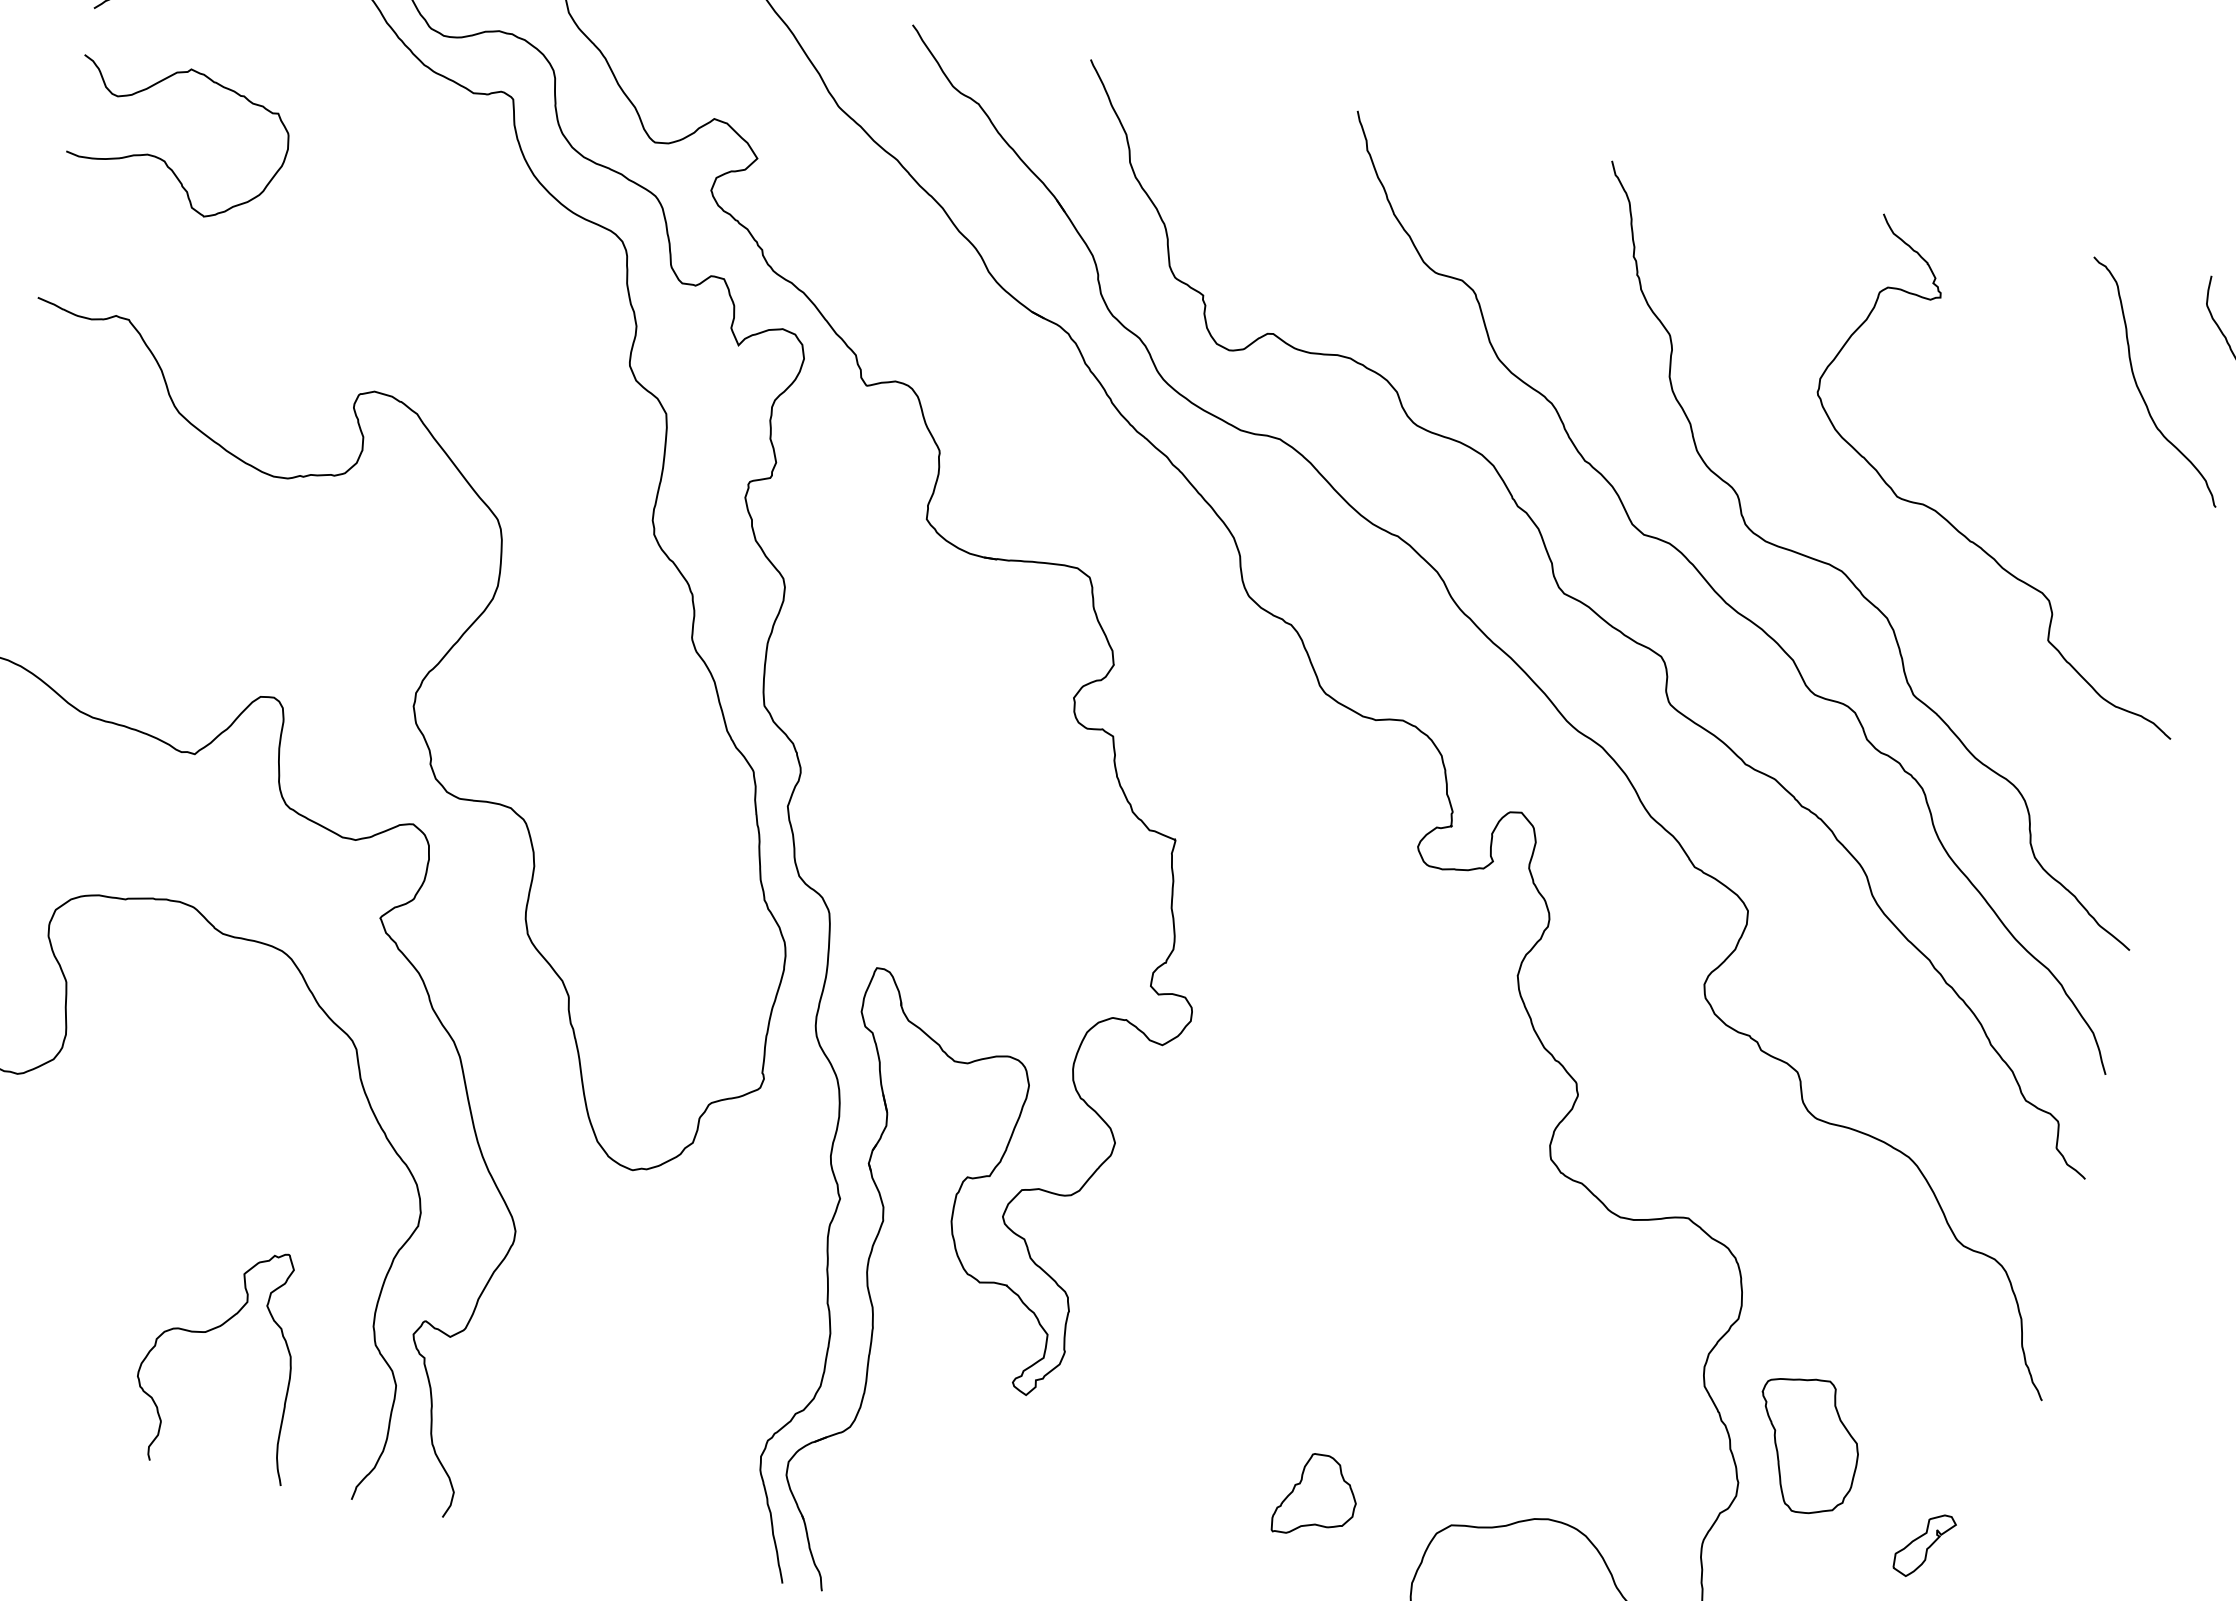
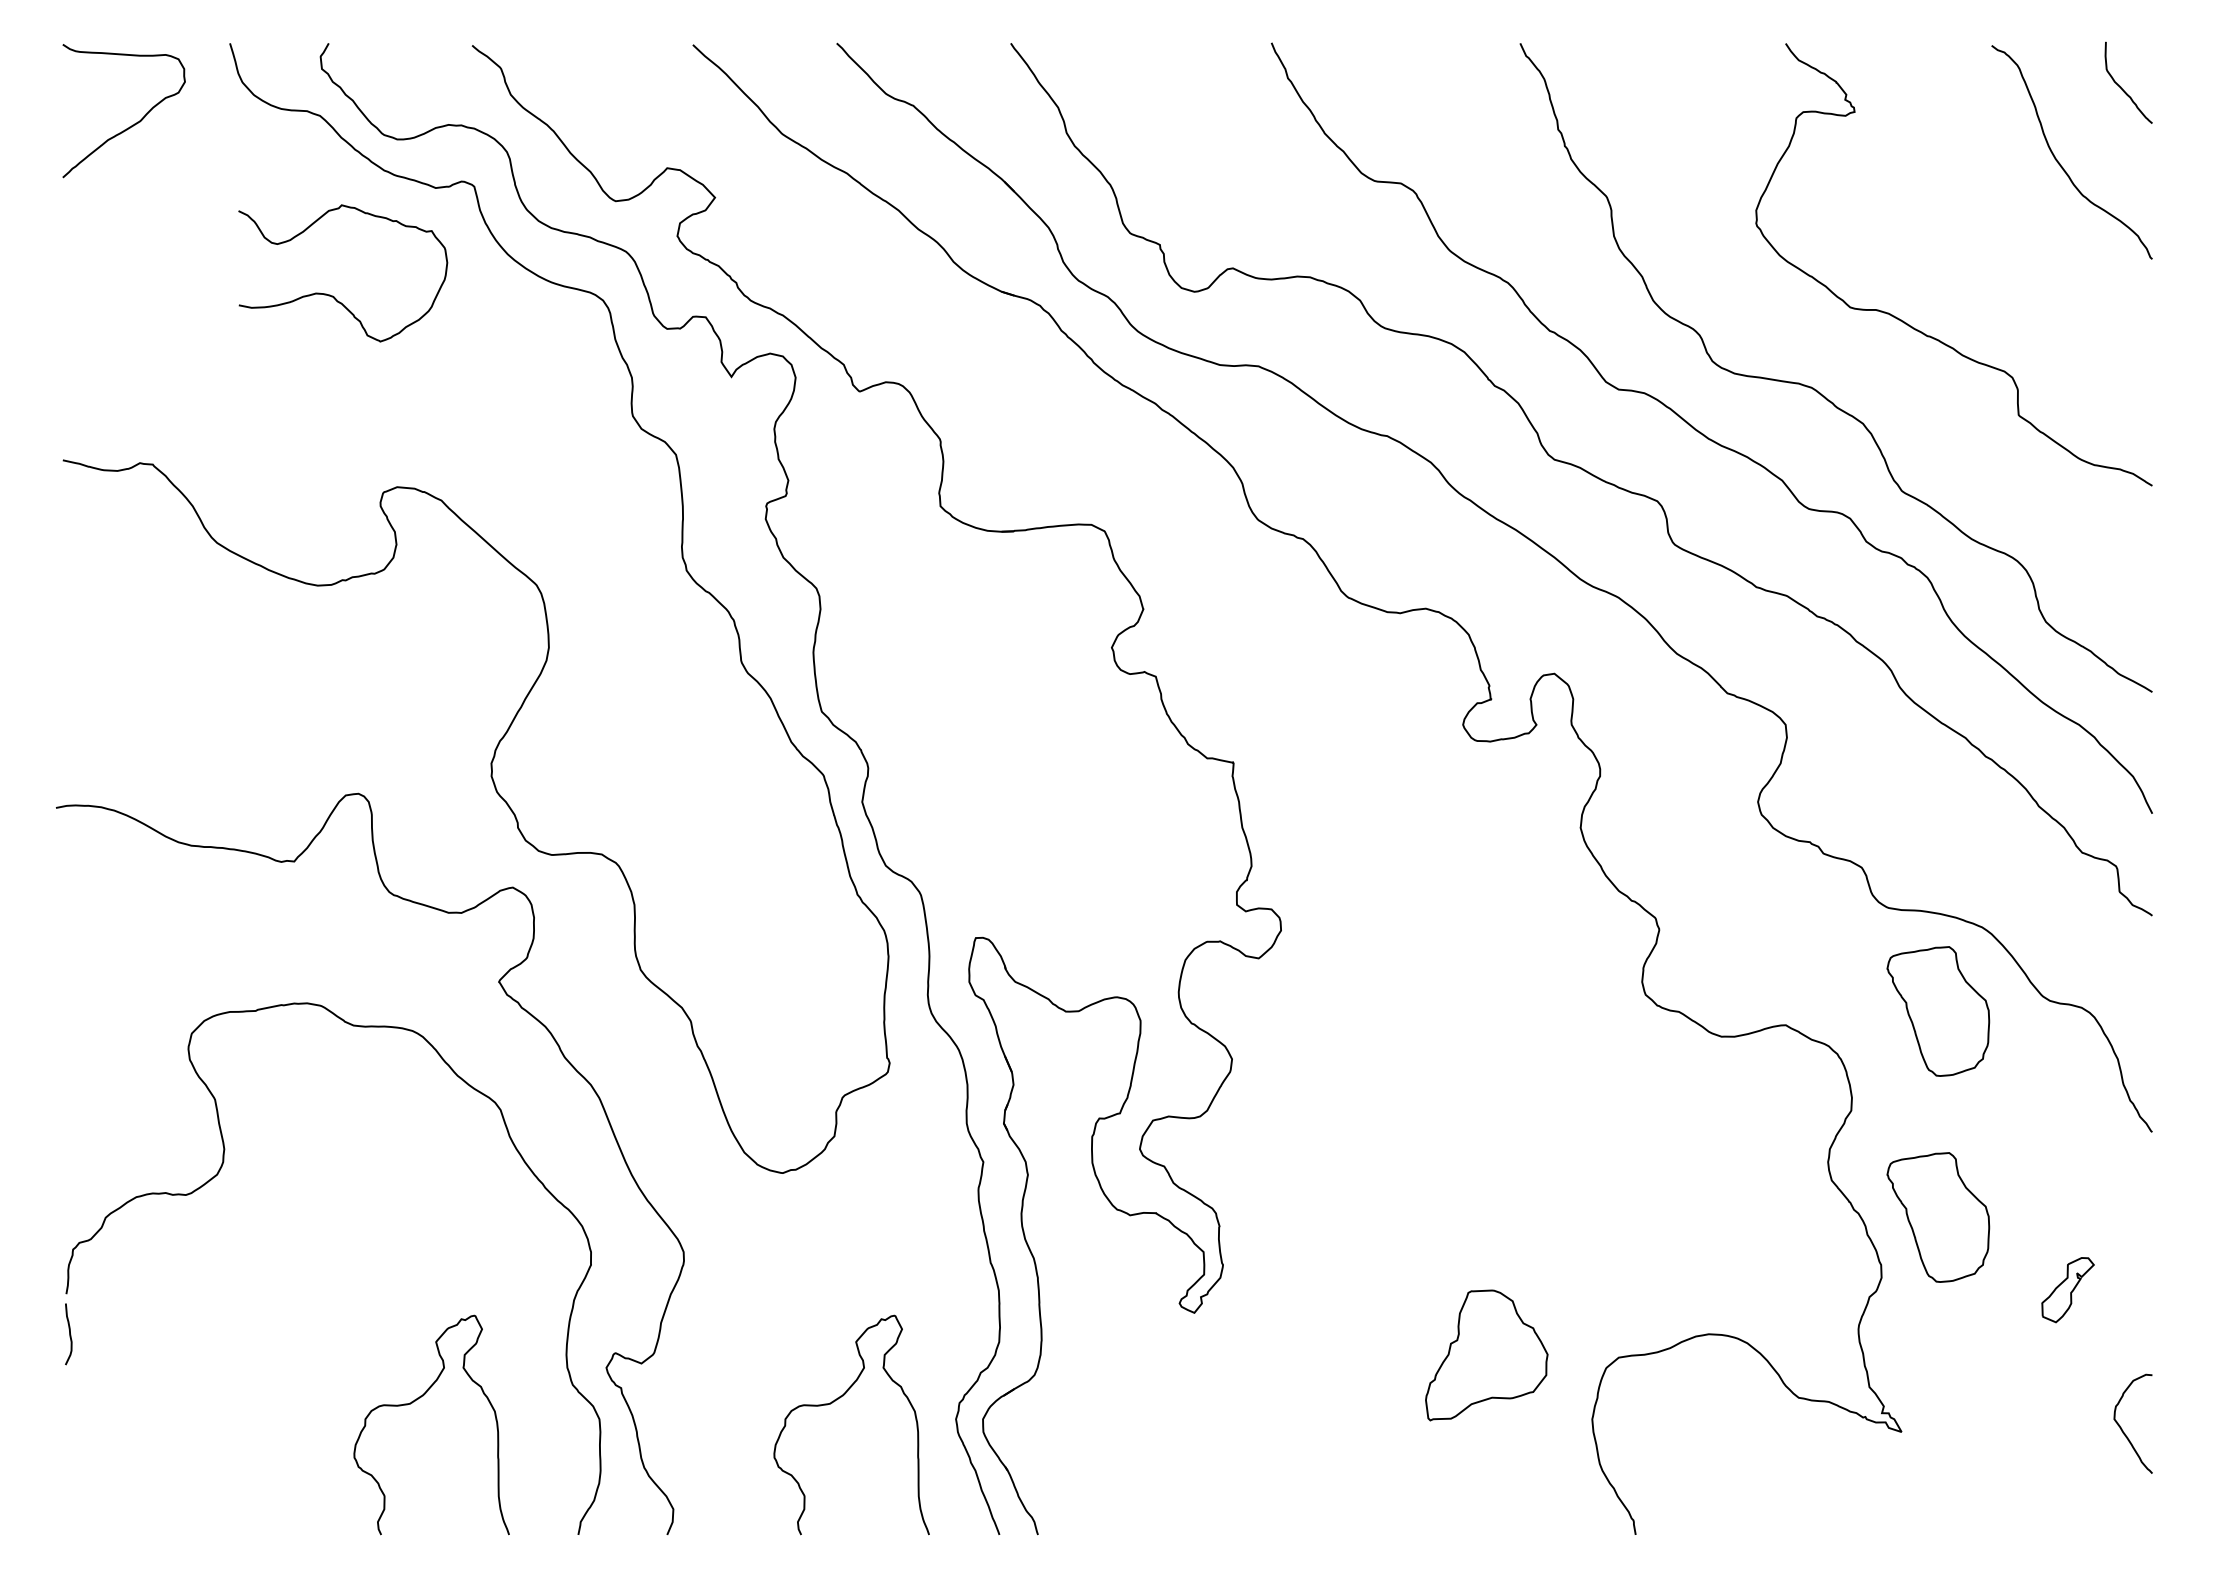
curve: (164, 159) -> (332, 295), moved
part: (1847, 1234) -> (1938, 1011), added
curve: (641, 1414) -> (835, 1401), added
part: (1316, 1496) -> (1486, 1355), size x1.6

